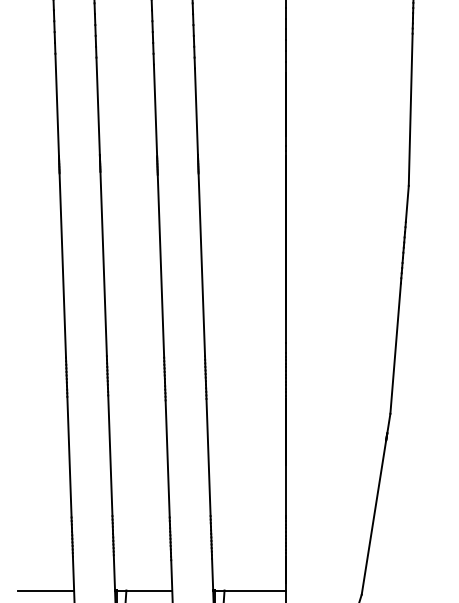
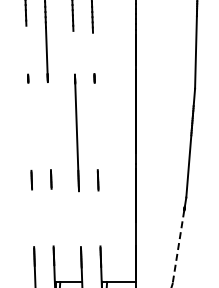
line: (57, 103) -> (27, 49), removed
line: (154, 109) -> (73, 52), removed
line: (195, 111) -> (93, 53), removed
line: (61, 264) -> (29, 126), removed
line: (101, 264) -> (48, 126), removed
line: (200, 264) -> (95, 126), removed
line: (110, 455) -> (52, 217), removed
line: (70, 457) -> (33, 218), removed
line: (208, 457) -> (99, 218), removed
line: (166, 459) -> (79, 219), removed
line: (374, 518) -> (178, 247), solid -> dashed
line: (45, 589) -> (21, 281), removed

